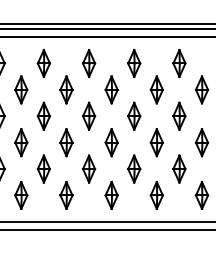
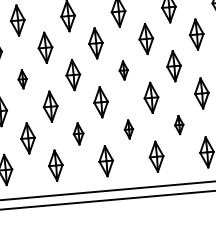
part: (43, 115) -> (22, 78), size x0.6
part: (134, 115) -> (123, 69), size x0.6
part: (89, 168) -> (78, 133), size x0.7
part: (134, 168) -> (129, 128), size x0.6
part: (179, 168) -> (179, 124), size x0.6

